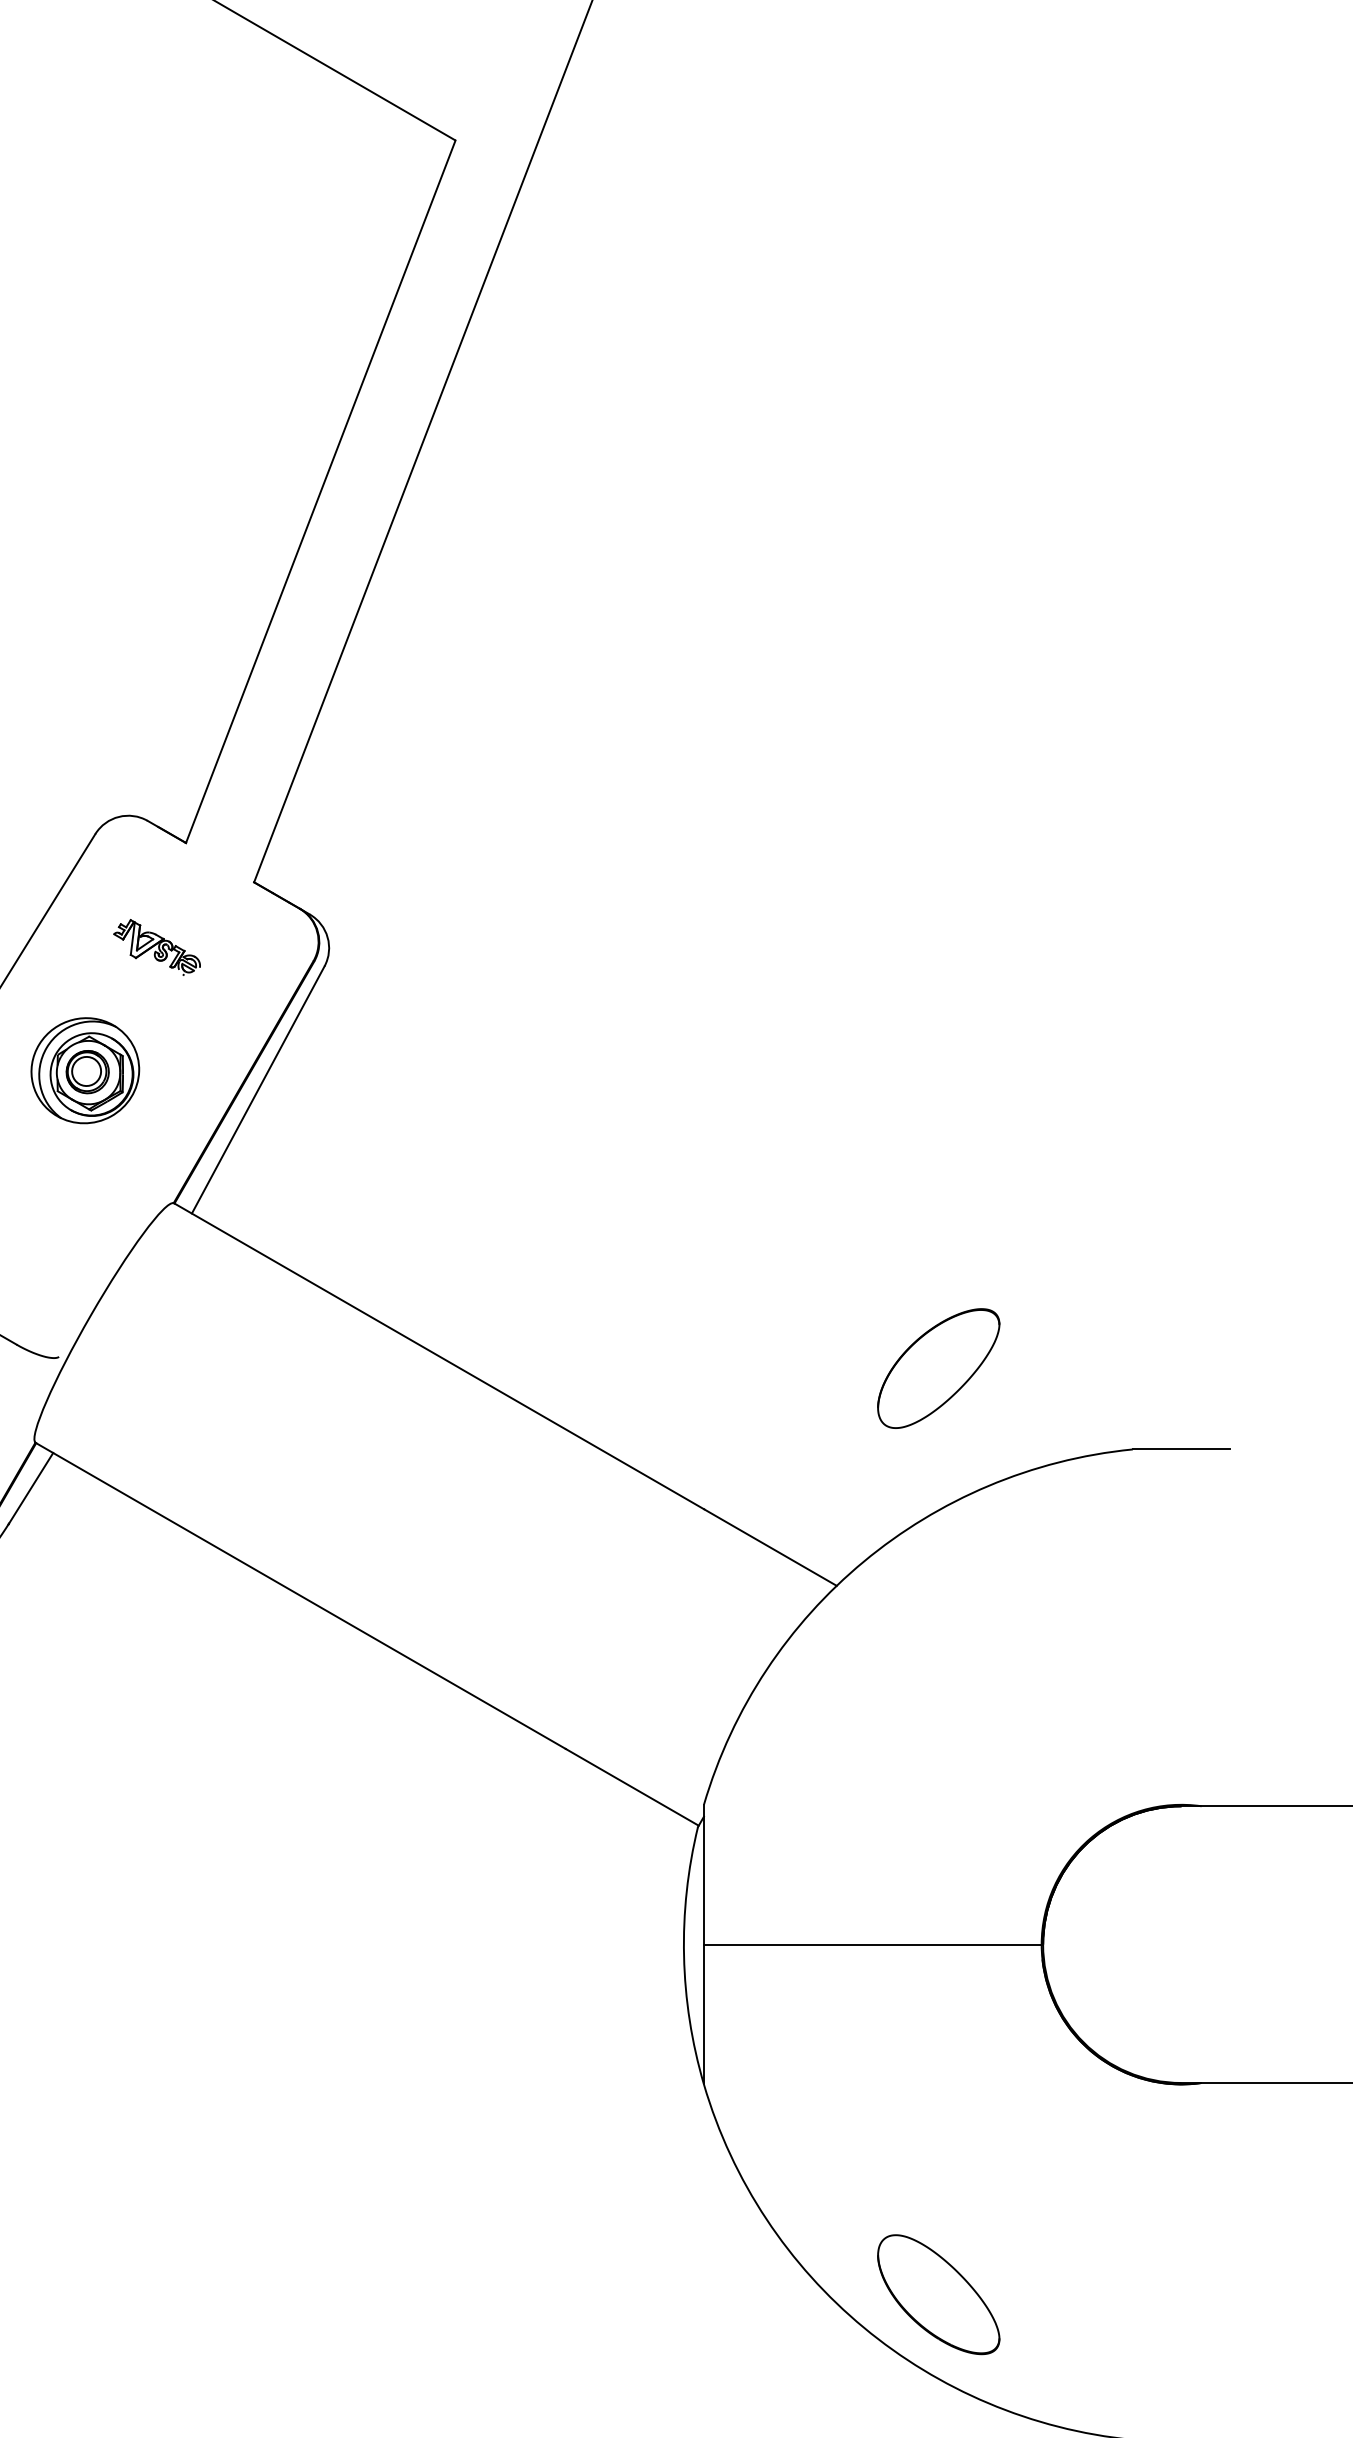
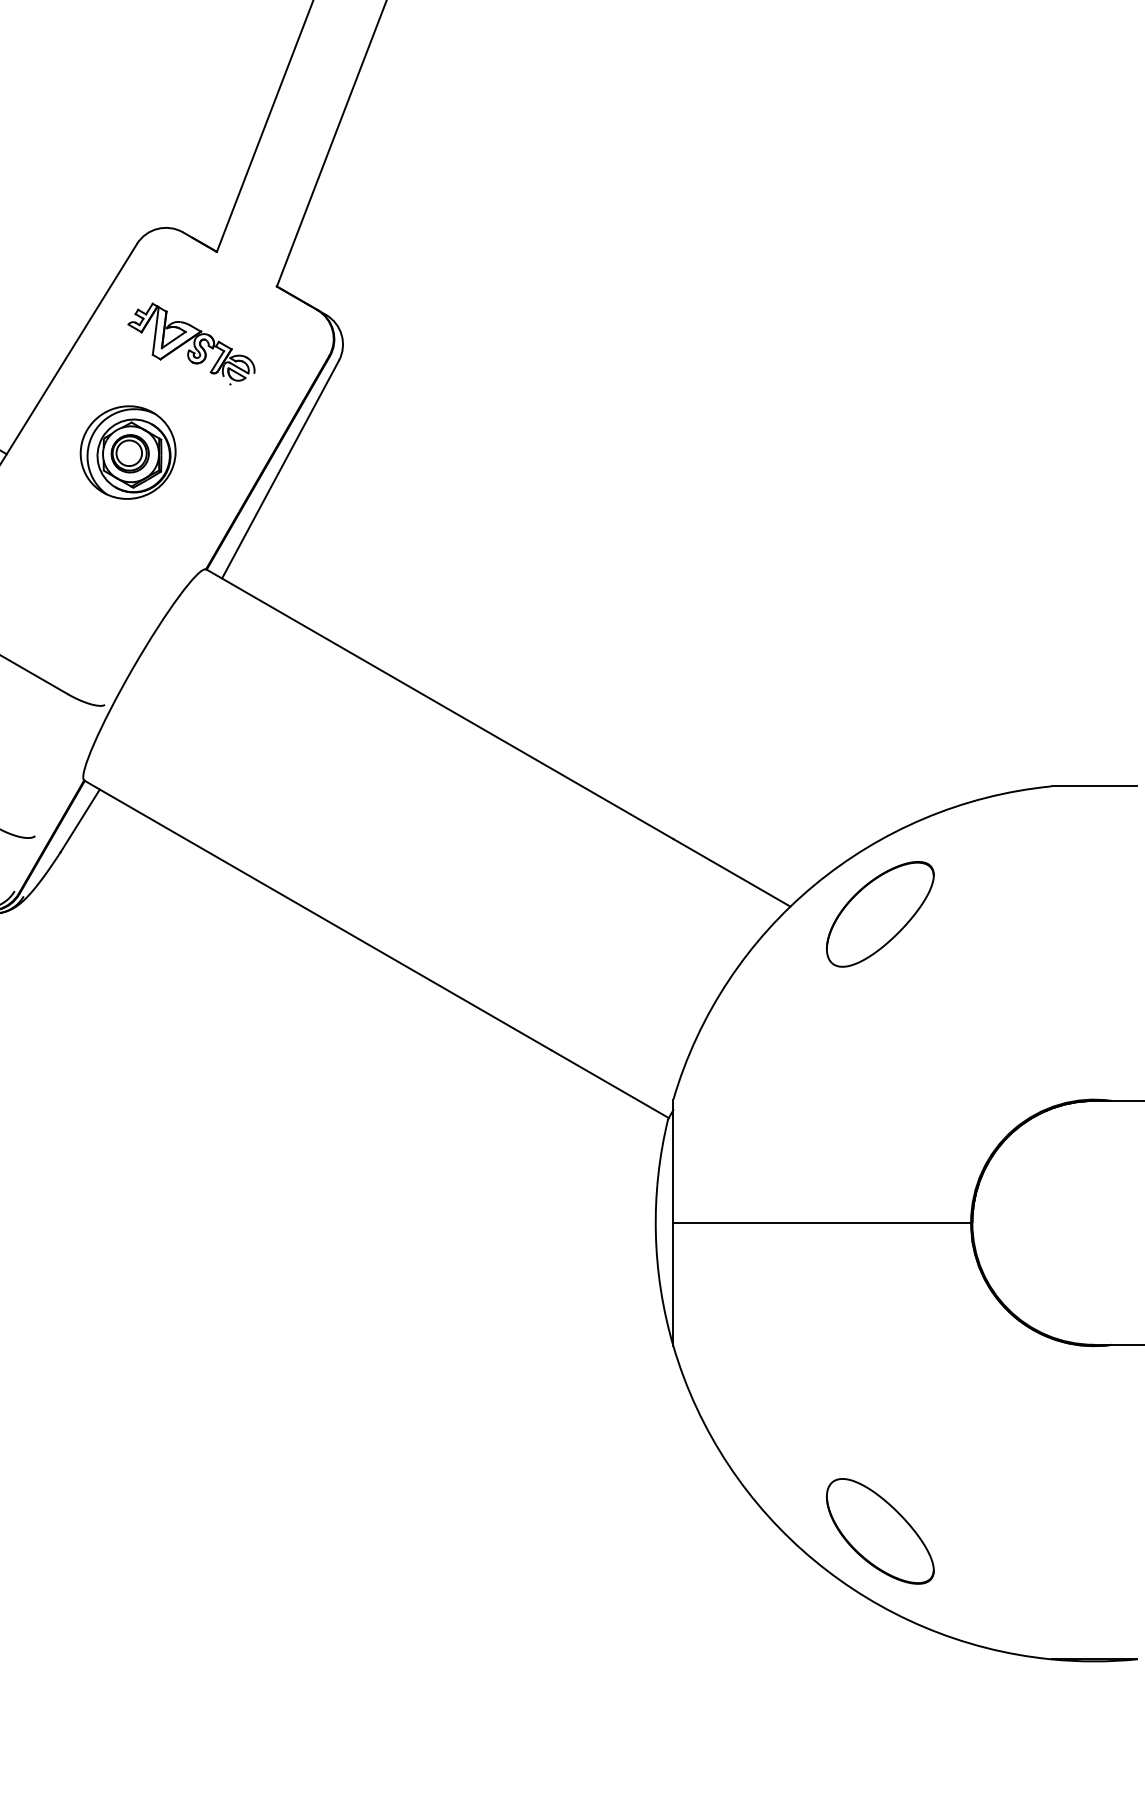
part: (156, 947) -> (190, 343), size x1.67
part: (938, 1368) -> (880, 914), moved

